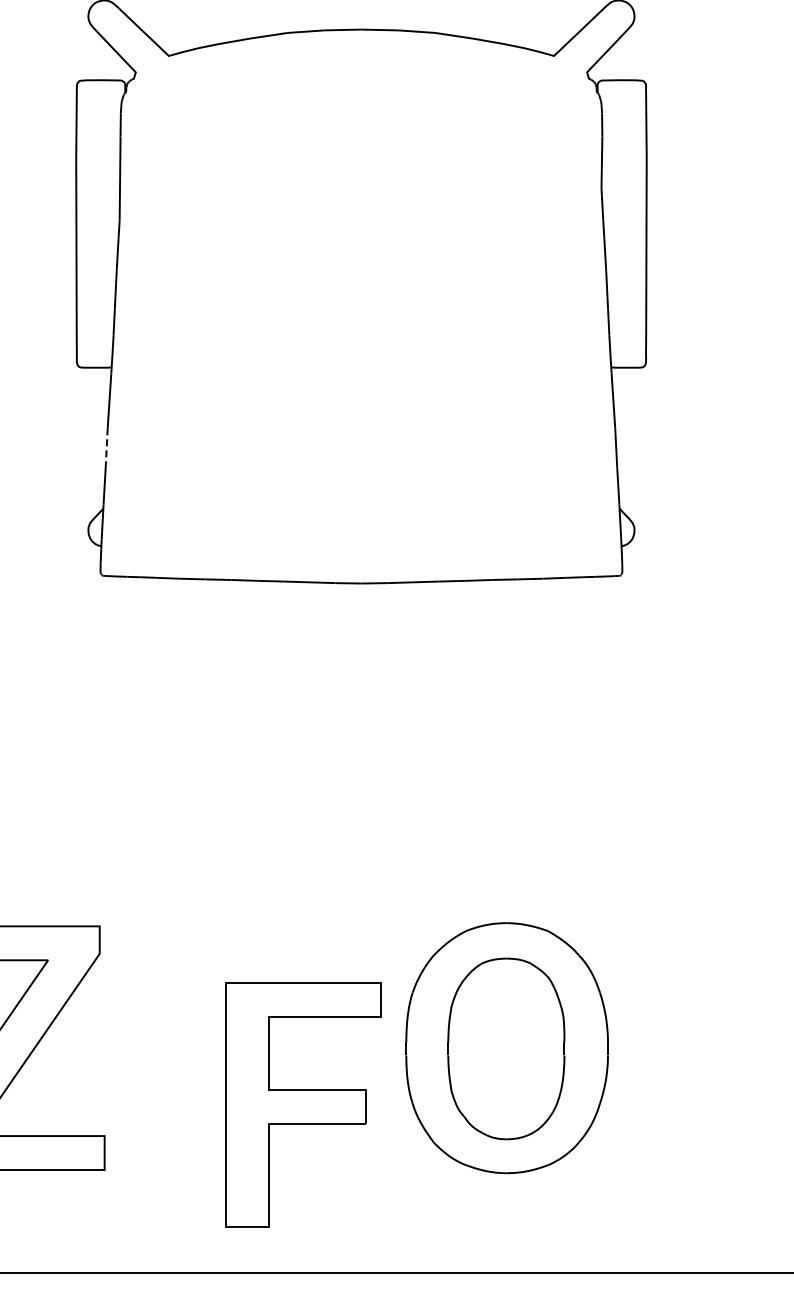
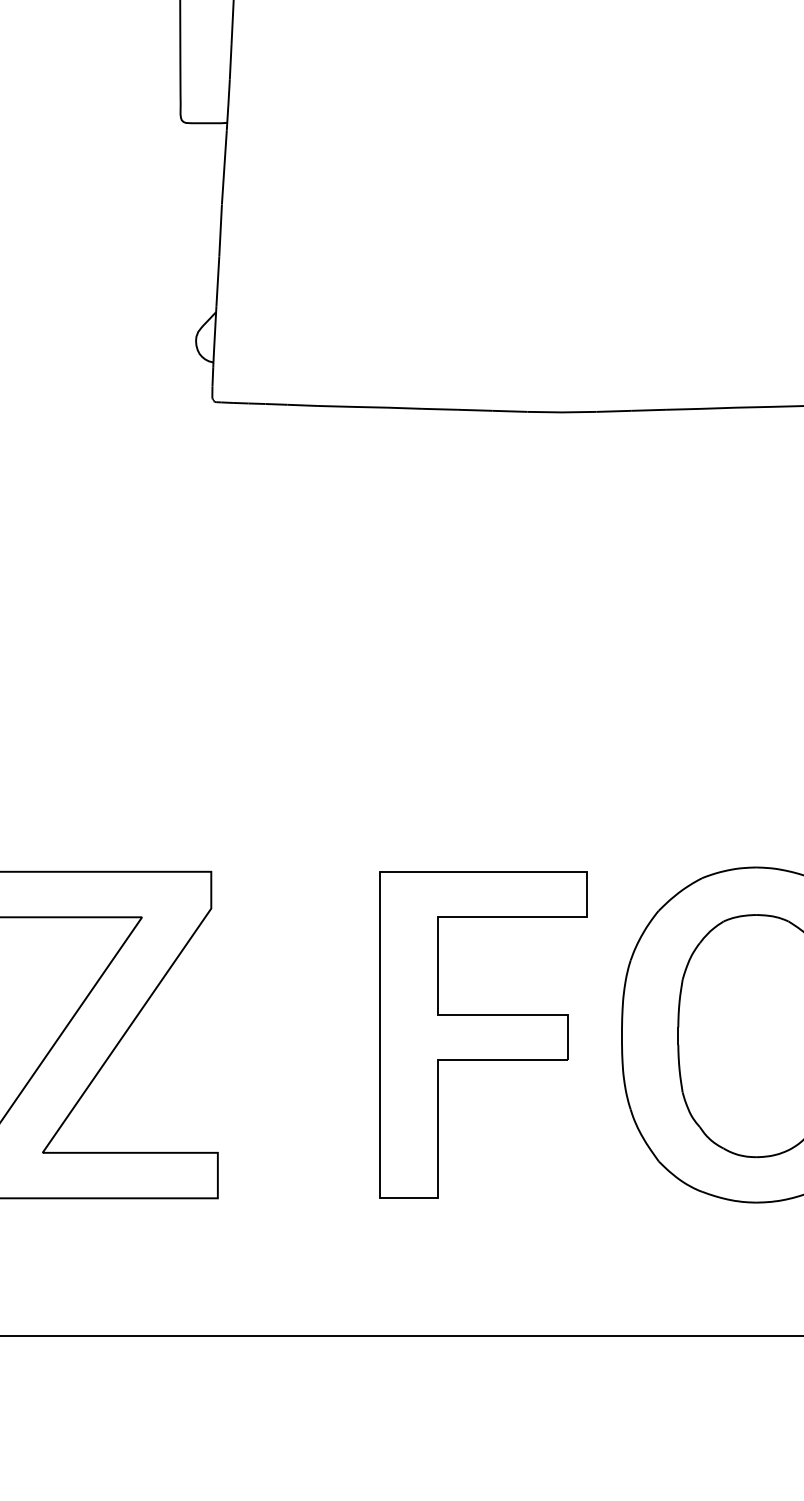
line: (106, 448) -> (220, 231), dashed -> solid
part: (303, 1104) -> (484, 1034), moved

